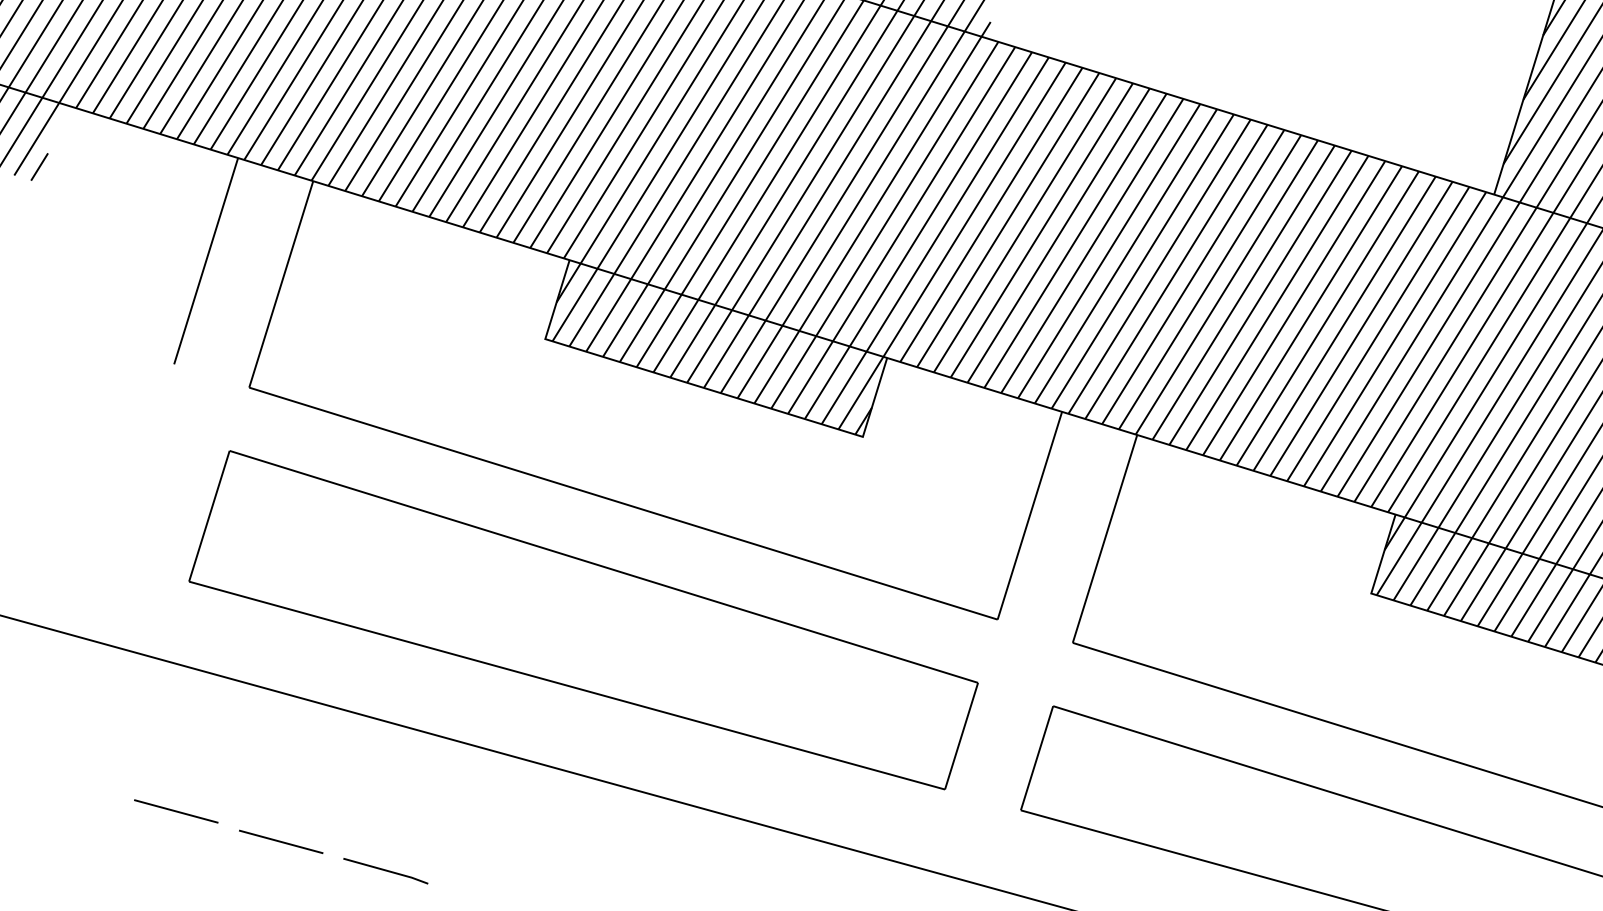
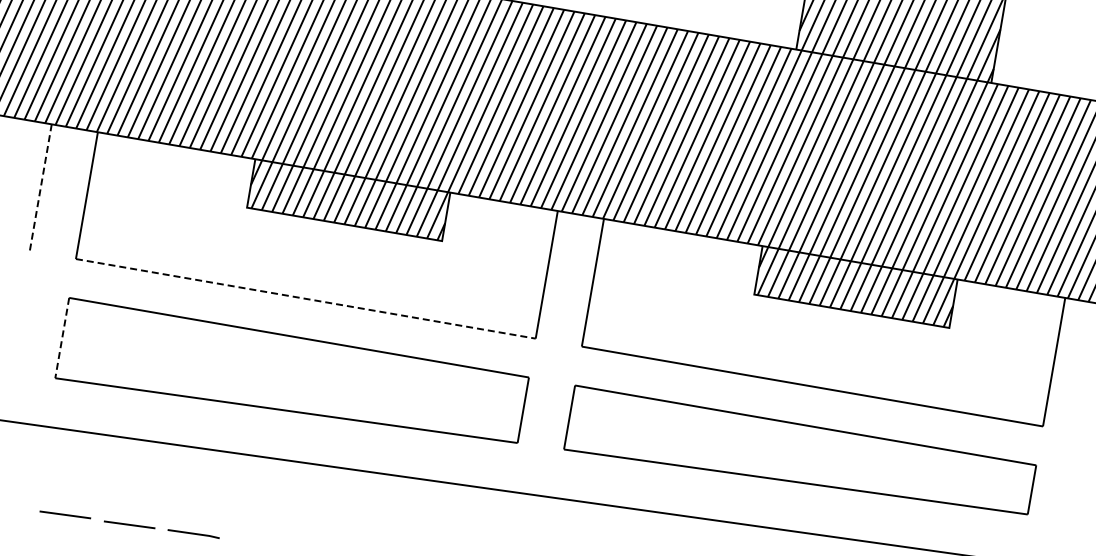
line: (205, 262) -> (40, 188), solid -> dashed
line: (624, 503) -> (306, 298), solid -> dashed
line: (209, 517) -> (62, 338), solid -> dashed

